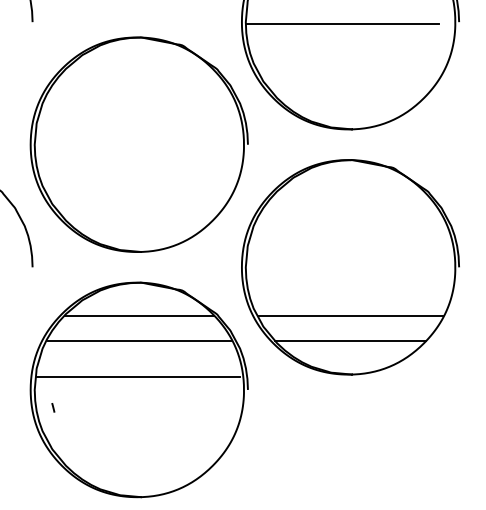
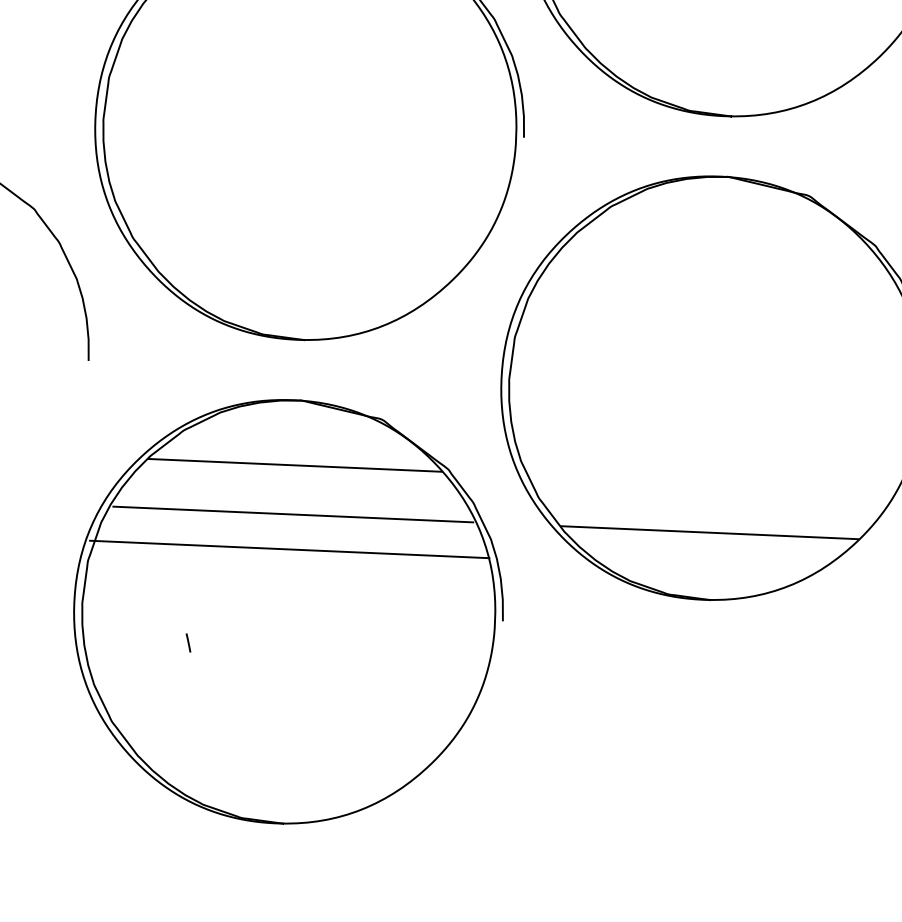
line: (350, 315) -> (711, 483), removed
line: (138, 377) -> (289, 549), moved
curve: (53, 407) -> (188, 642), moved

